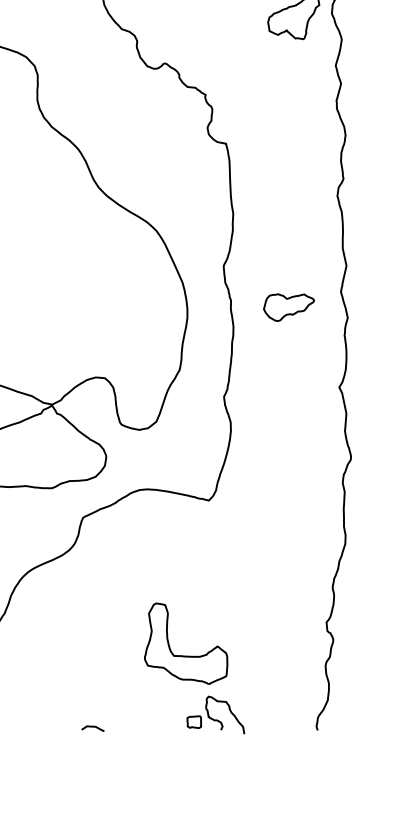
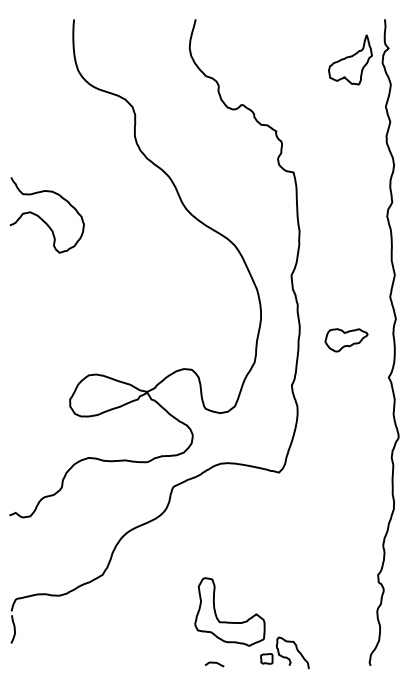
part: (289, 307) -> (346, 340), moved
part: (185, 655) -> (229, 621), moved
curve: (92, 727) -> (214, 663), moved

